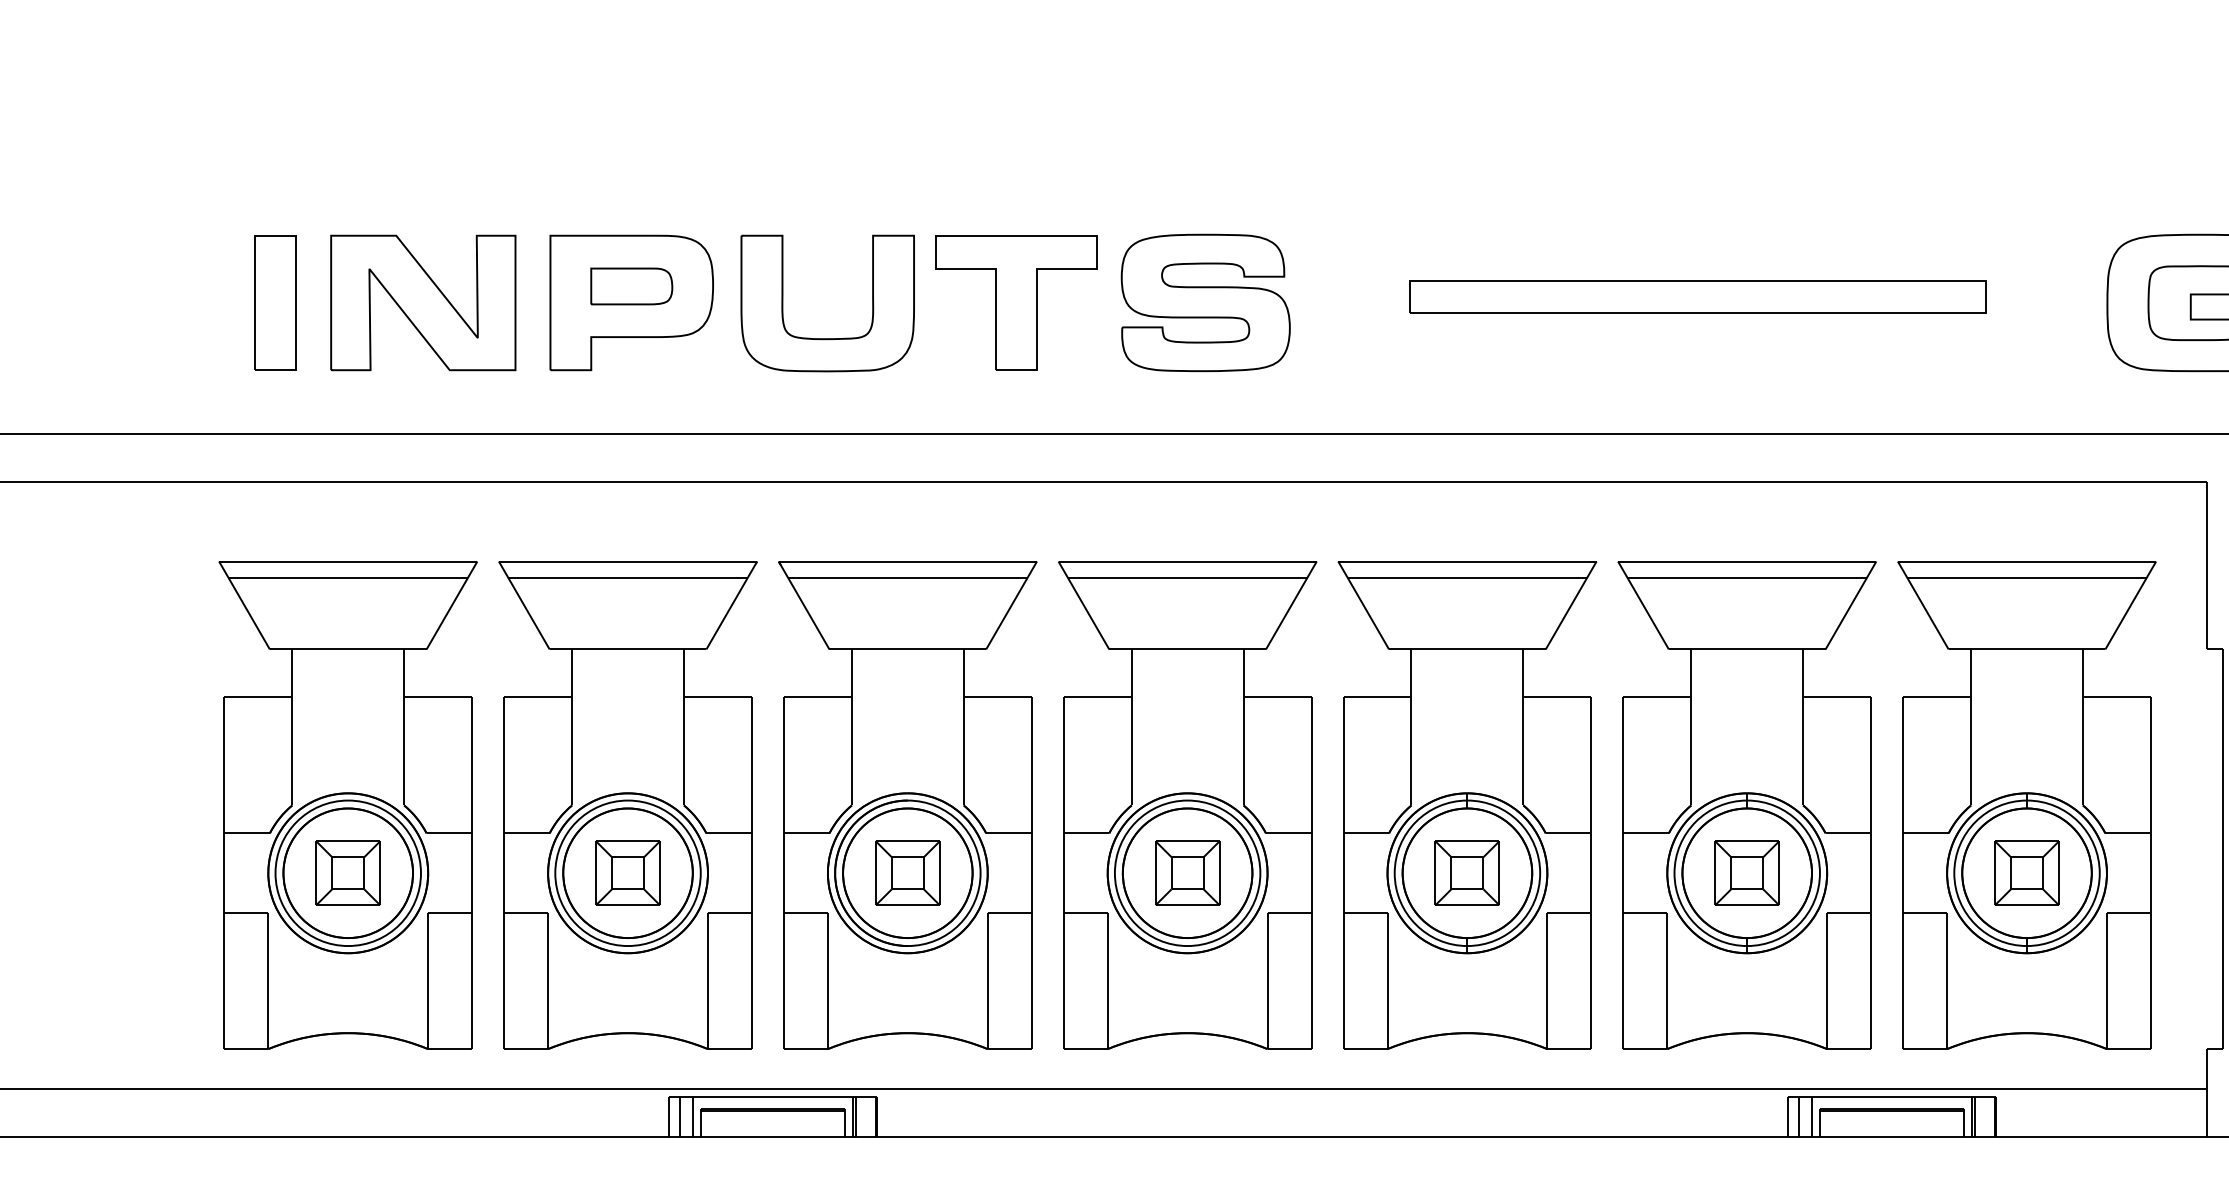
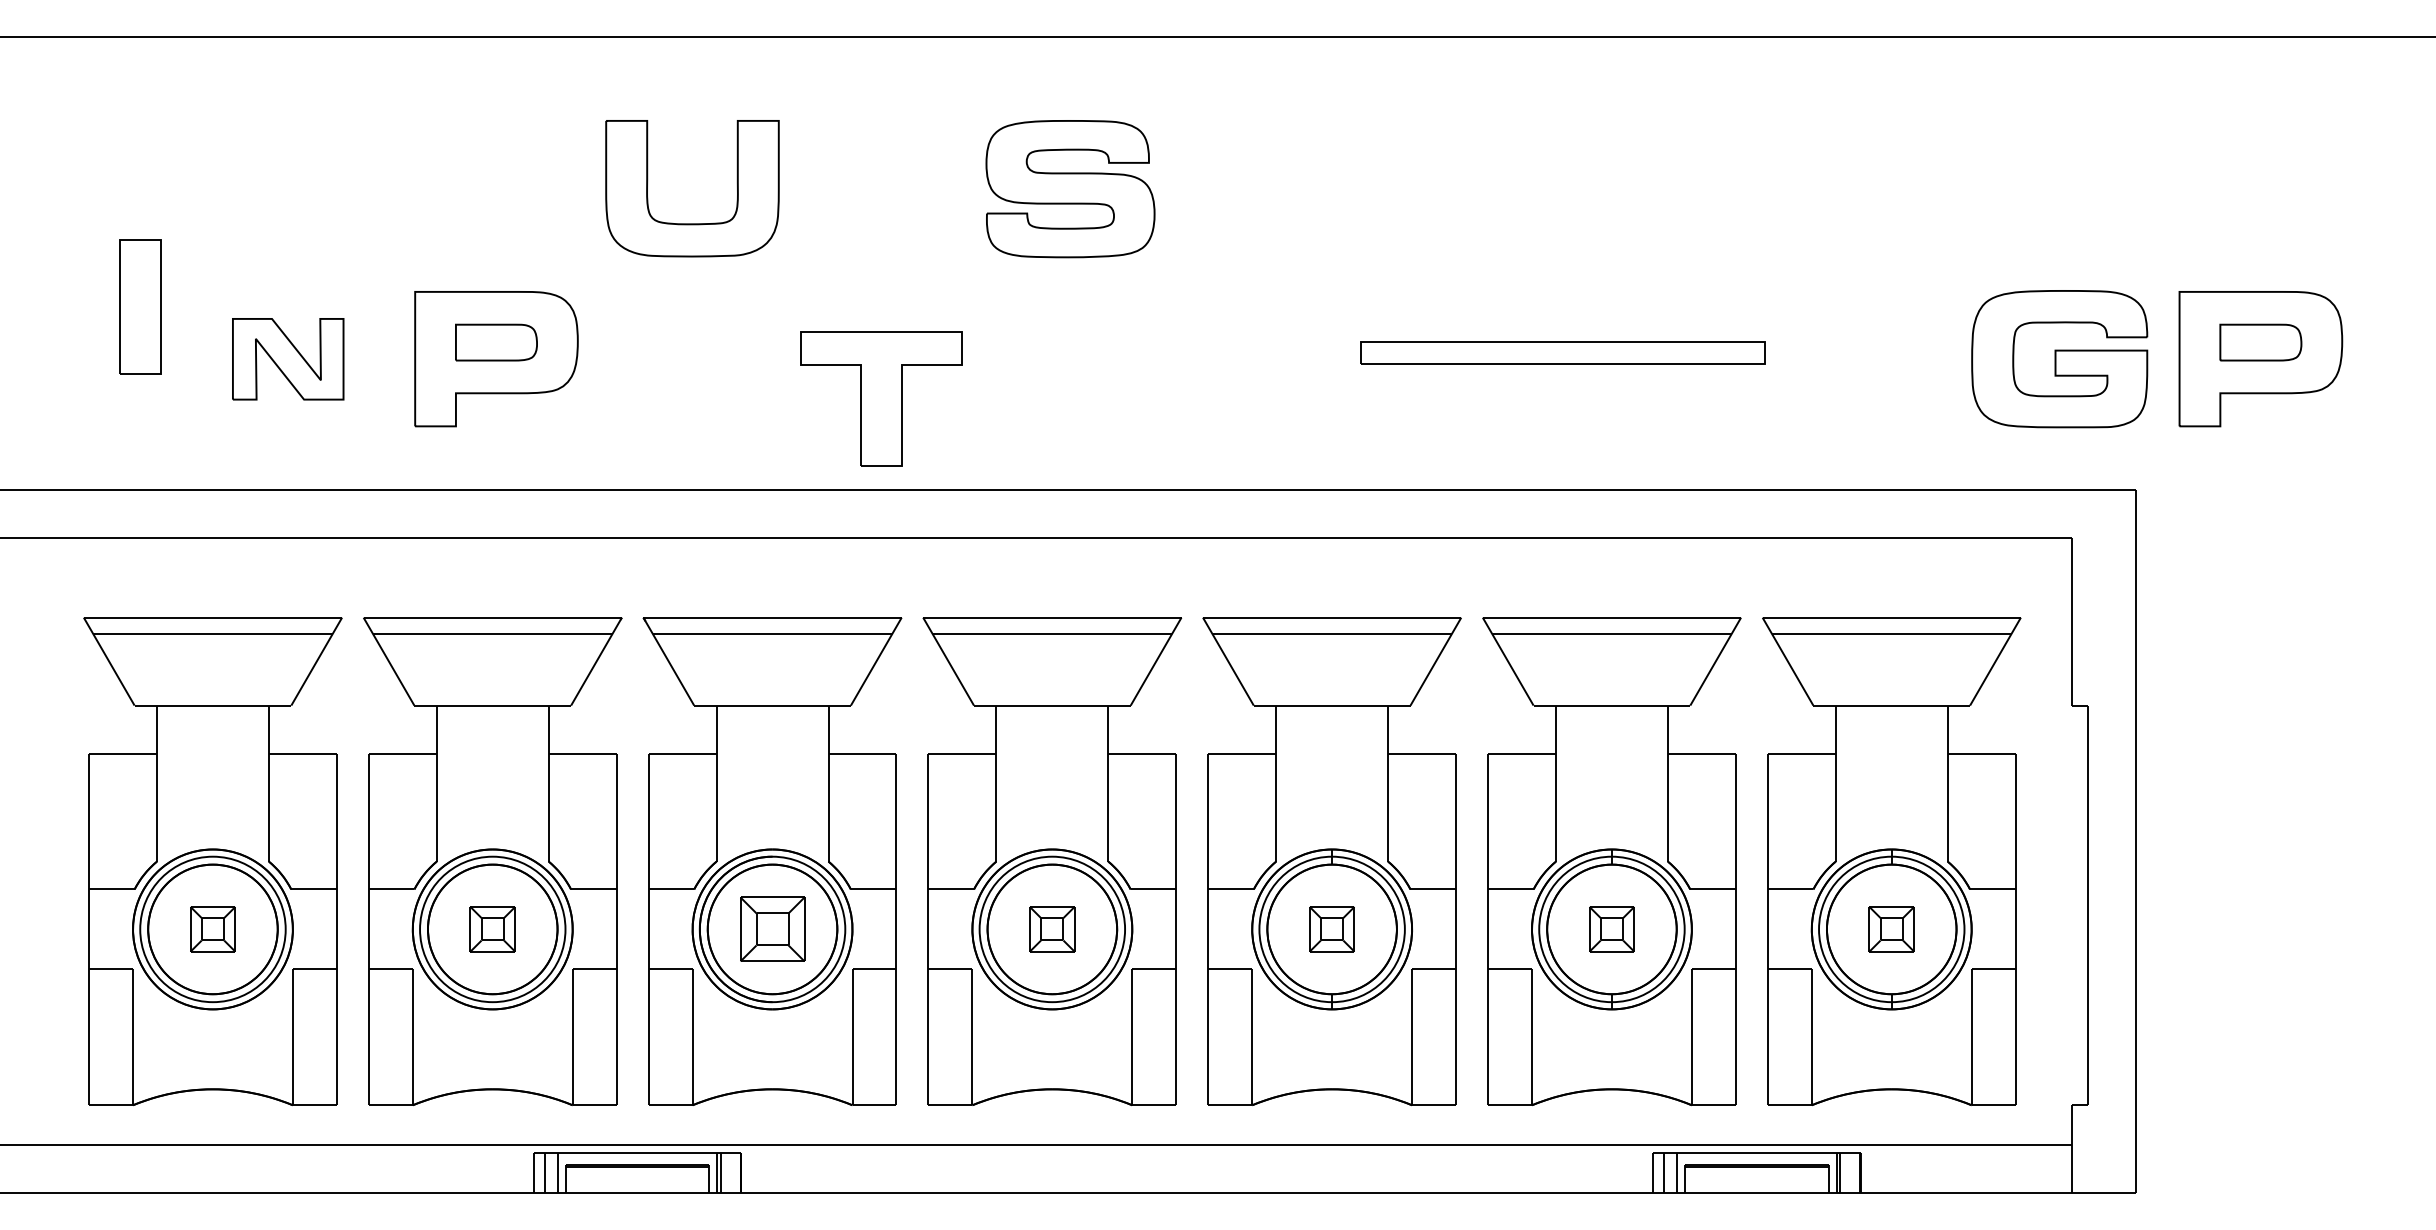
part: (1697, 297) -> (1562, 353), size x0.7
part: (275, 302) -> (140, 306), moved
part: (1016, 302) -> (881, 398), moved
part: (423, 303) -> (288, 359), size x0.6
part: (1205, 303) -> (1070, 189), moved
part: (827, 338) -> (692, 223), moved
part: (347, 872) -> (212, 928), size x0.7
part: (627, 872) -> (492, 928), size x0.7
part: (1186, 872) -> (1051, 928), size x0.7
part: (1466, 872) -> (1331, 928), size x0.7
part: (1746, 872) -> (1611, 928), size x0.7
part: (2026, 872) -> (1891, 928), size x0.7

